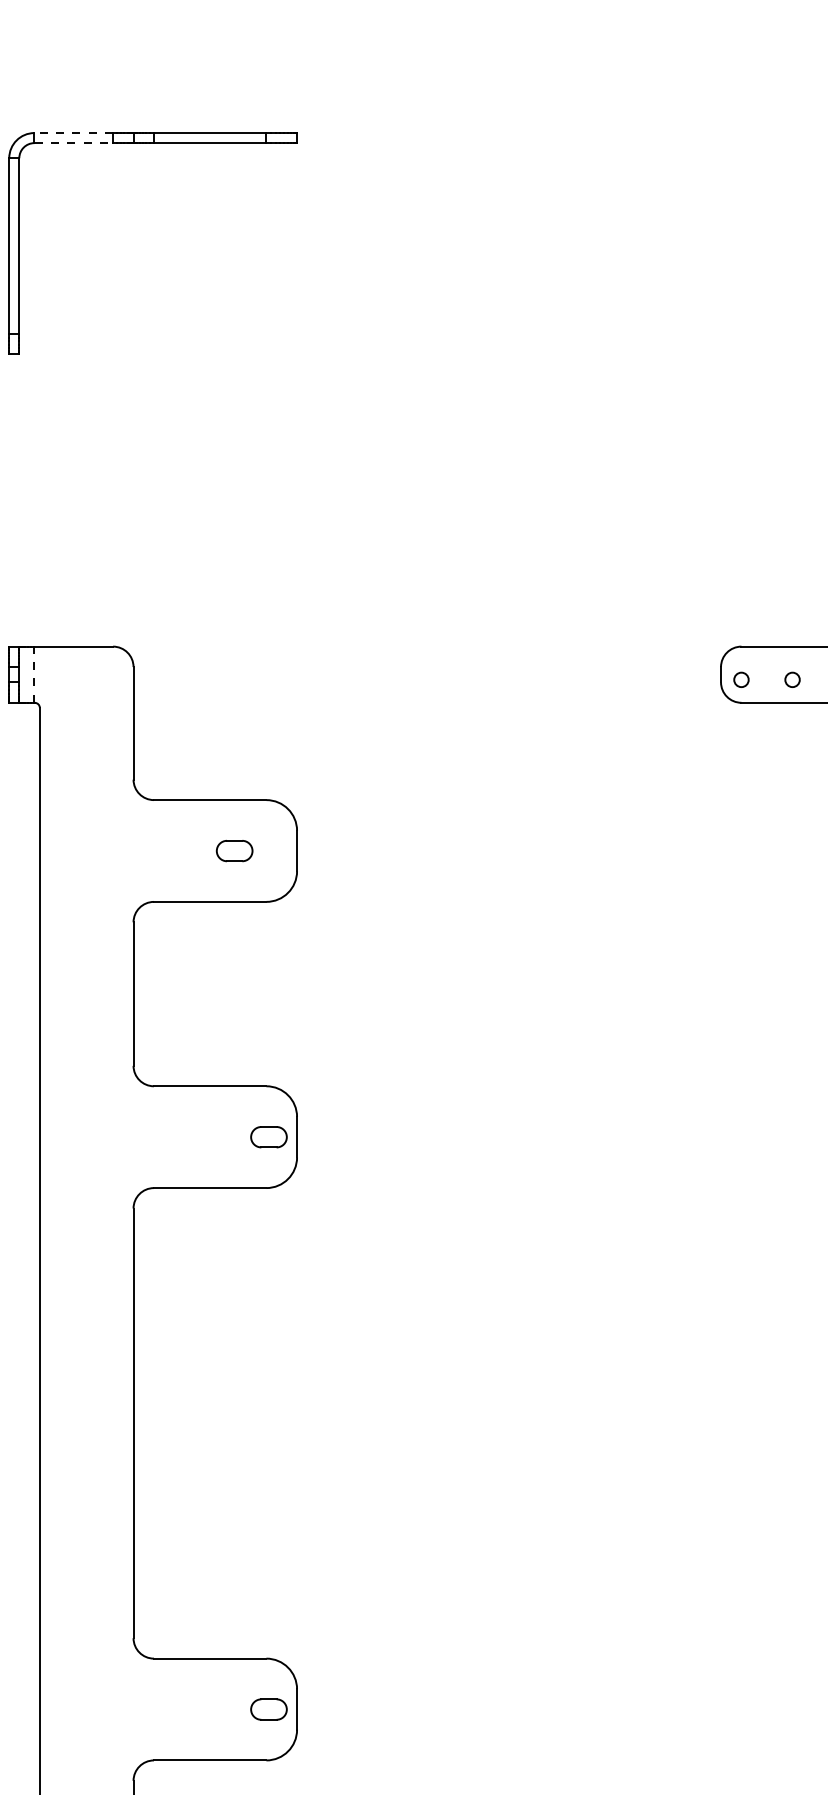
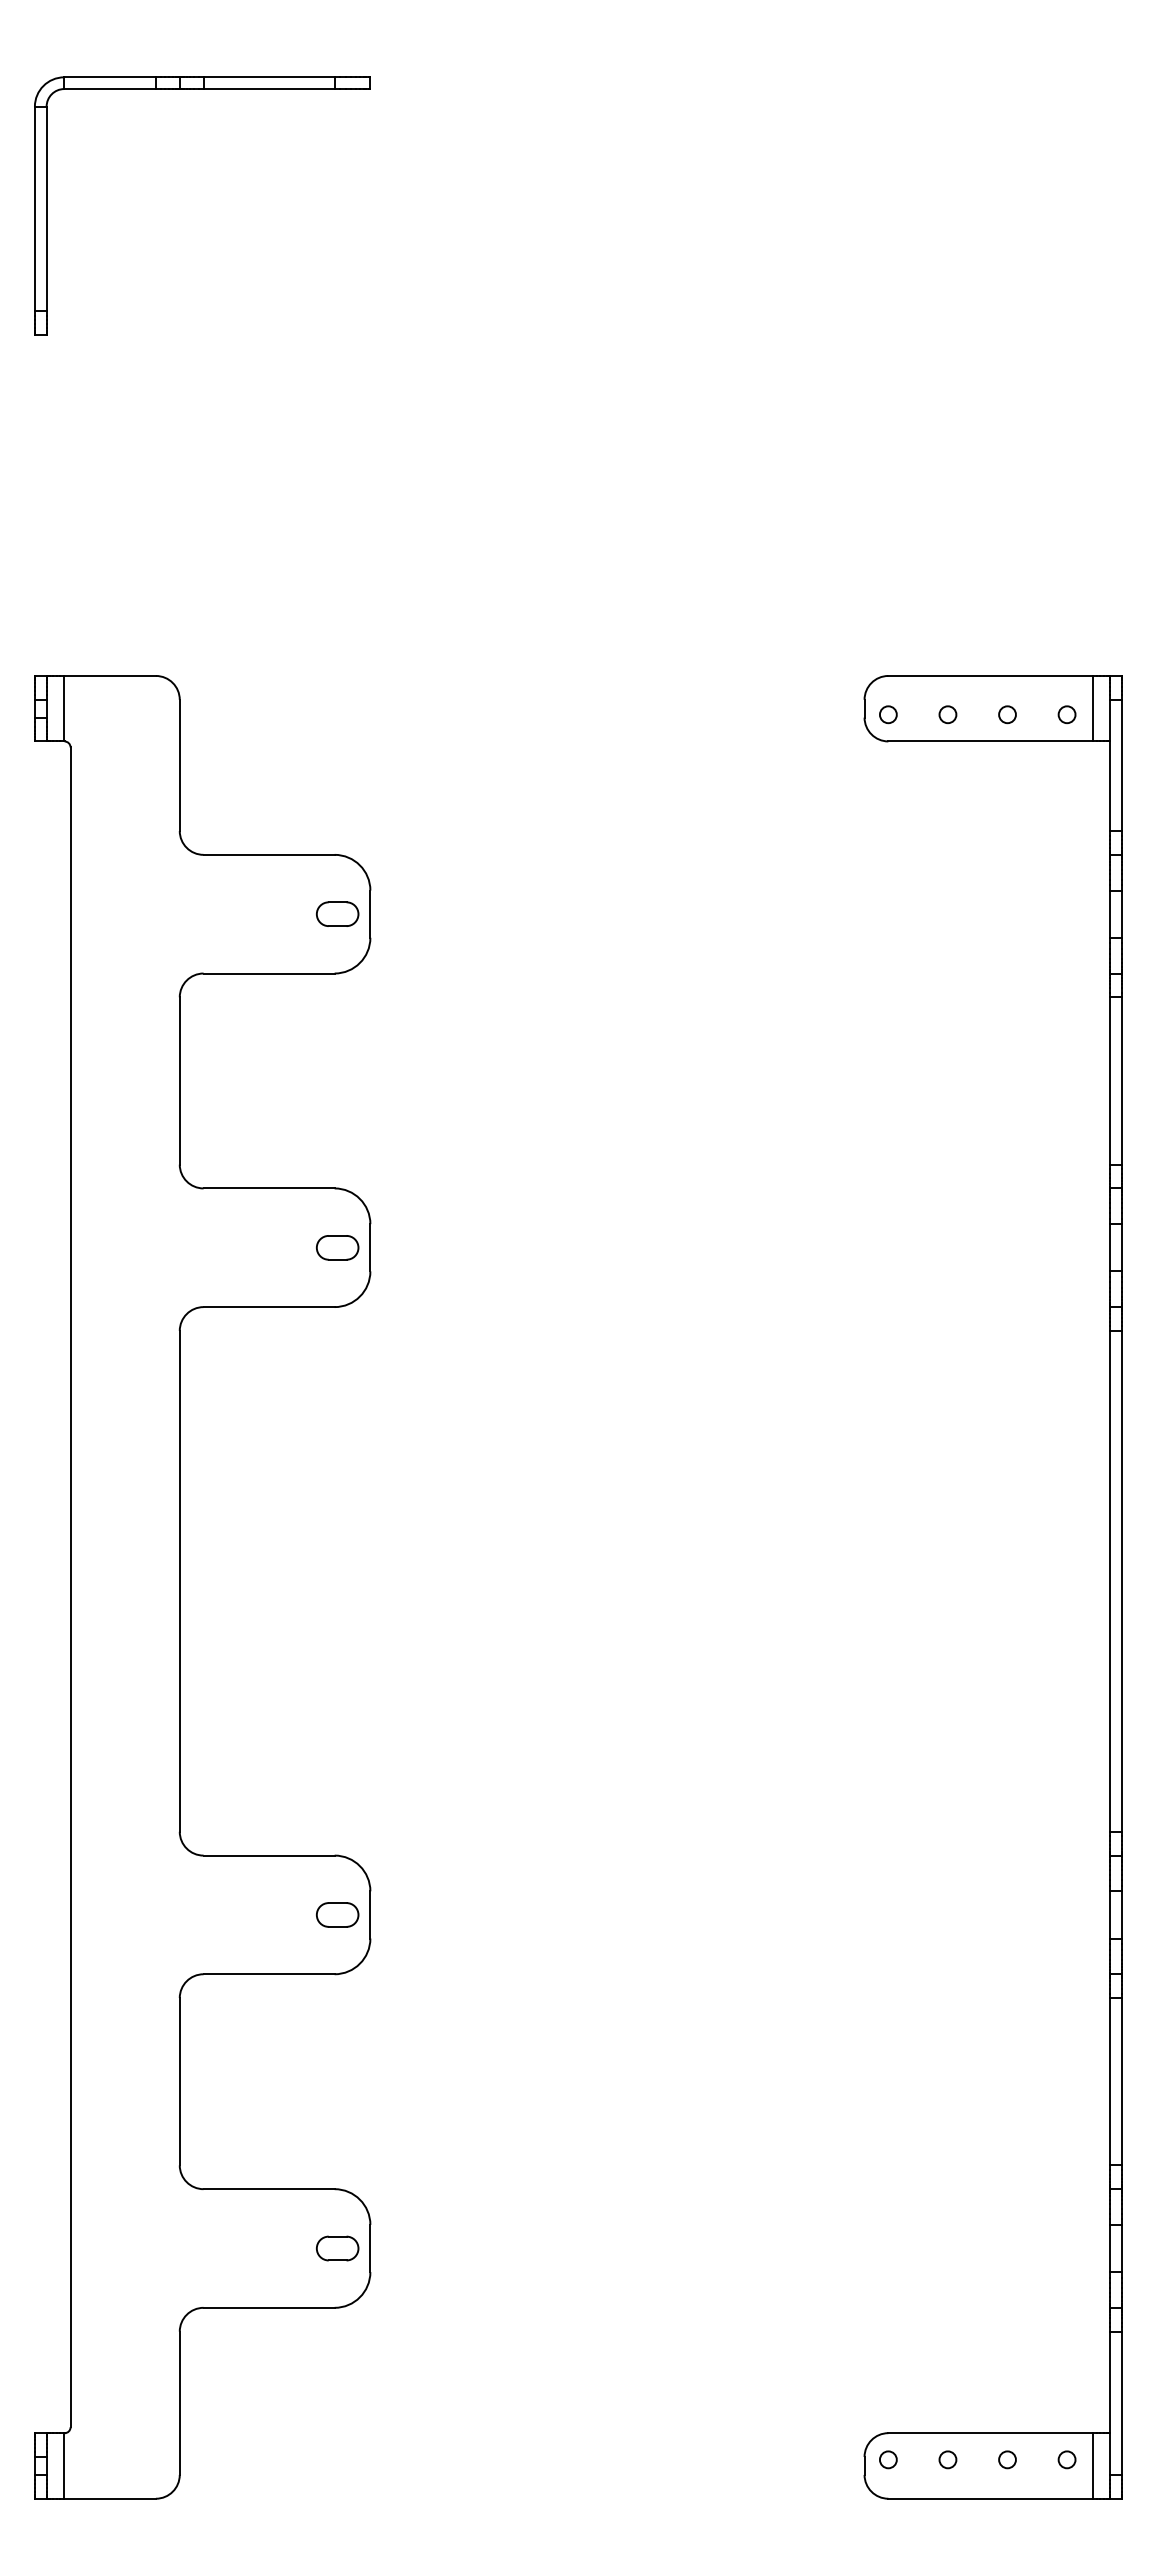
line: (74, 133) -> (110, 77), dashed -> solid
line: (74, 143) -> (110, 89), dashed -> solid
line: (34, 674) -> (64, 708), dashed -> solid
part: (234, 850) -> (337, 913), moved

